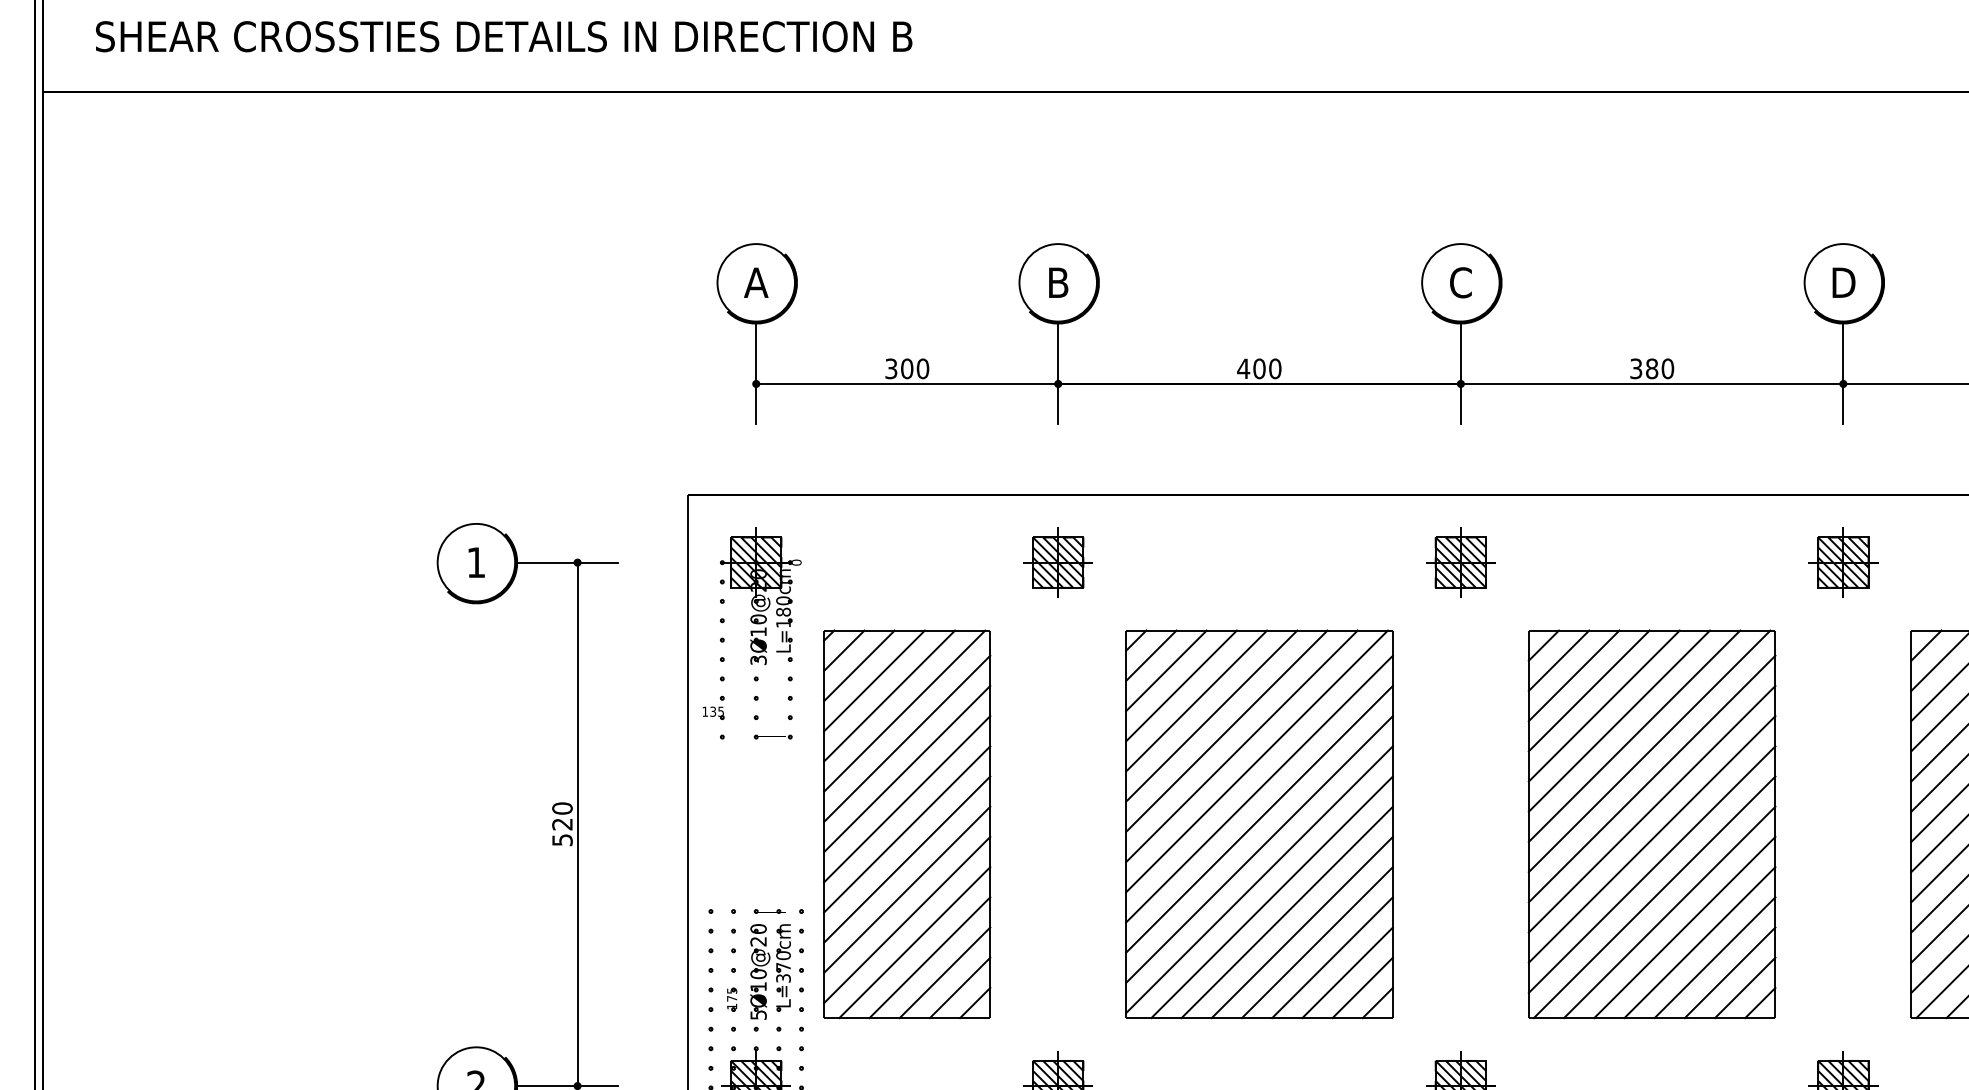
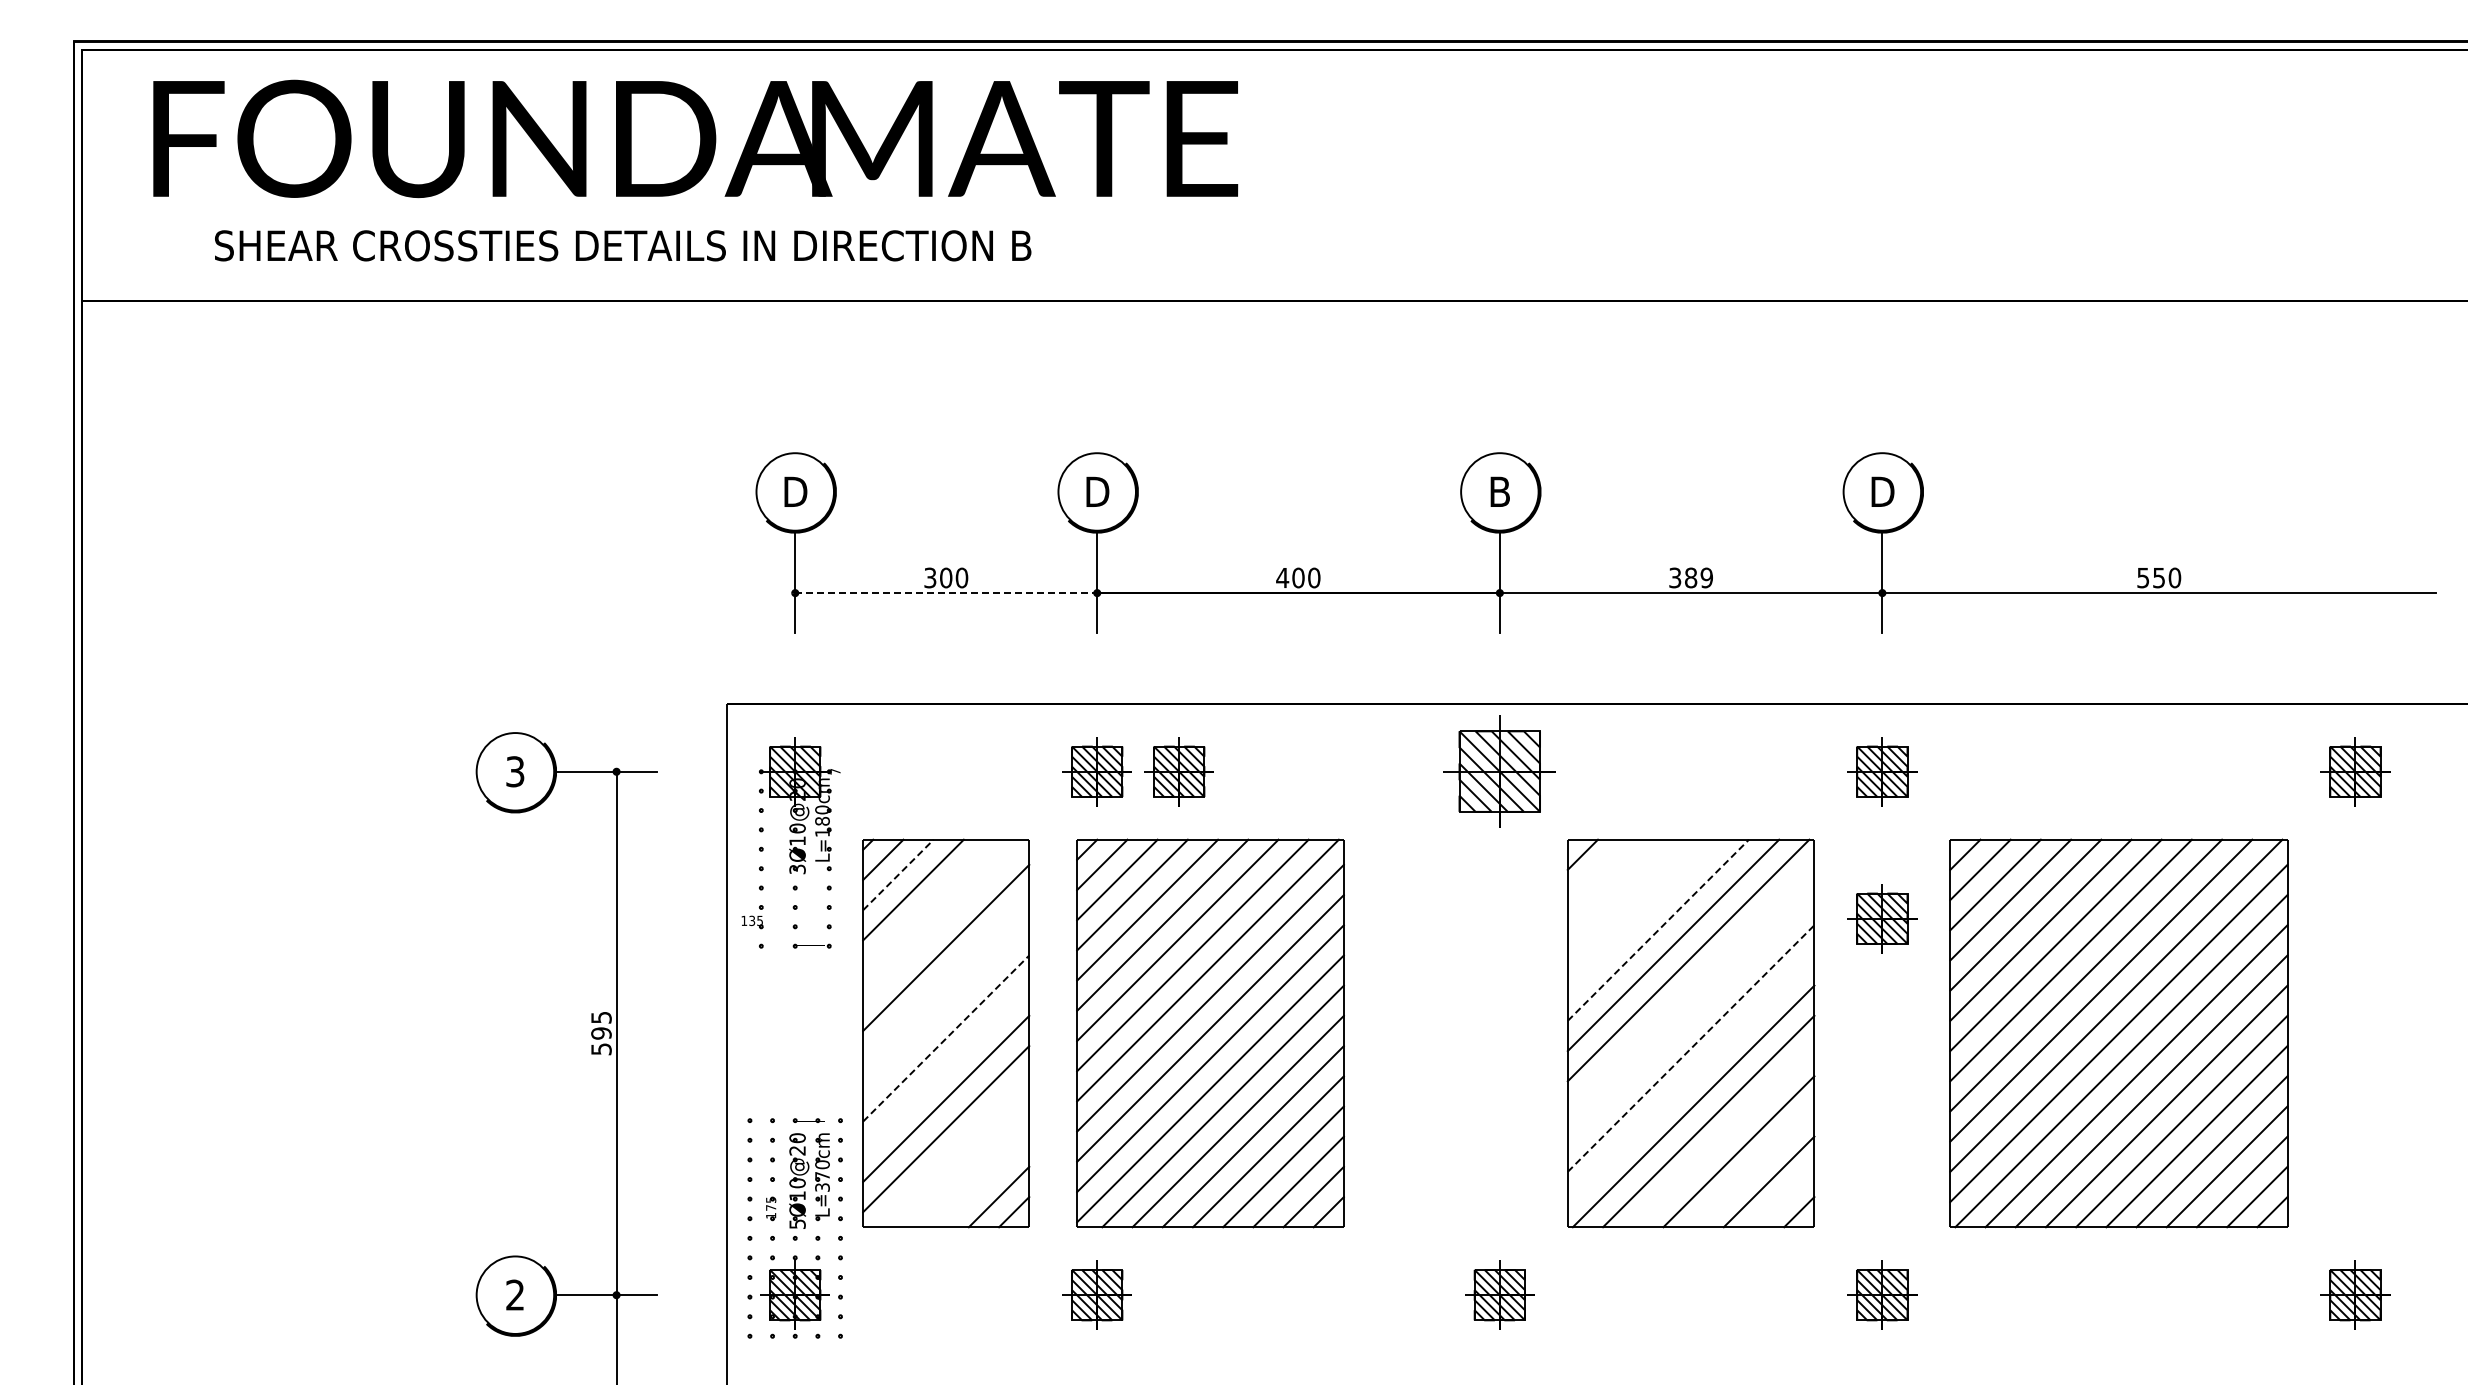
text: (504, 36) -> (623, 245), moved
text: (756, 282) -> (795, 491), A -> D
text: (1058, 282) -> (1097, 491), B -> D
text: (1460, 282) -> (1499, 491), C -> B
text: (1667, 368) -> (1706, 577), 380 -> 389
line: (907, 384) -> (946, 593), solid -> dashed
text: (476, 562) -> (515, 771), 1 -> 3
text: (796, 562) -> (835, 771), 0 -> 7
part: (1139, 562) -> (1178, 771), added
part: (1460, 562) -> (1499, 771), size x1.6
line: (1558, 660) -> (1597, 869), removed
line: (859, 665) -> (898, 874), solid -> dashed
line: (1573, 675) -> (1612, 884), removed
line: (1588, 690) -> (1627, 899), removed
line: (889, 695) -> (928, 904), removed
line: (1603, 705) -> (1642, 914), removed
part: (1843, 709) -> (1882, 918), added
line: (904, 710) -> (943, 919), removed
line: (1619, 720) -> (1658, 929), solid -> dashed
line: (907, 769) -> (946, 978), removed
line: (1651, 778) -> (1690, 987), removed
line: (907, 799) -> (946, 1008), removed
line: (1651, 809) -> (1690, 1018), removed
text: (562, 816) -> (601, 1025), 520 -> 595
part: (1259, 824) -> (1210, 1033), moved
line: (907, 829) -> (946, 1038), solid -> dashed
line: (1652, 839) -> (1691, 1048), solid -> dashed
line: (907, 859) -> (946, 1068), removed
line: (1651, 869) -> (1690, 1078), removed
line: (1684, 927) -> (1723, 1136), removed
line: (914, 942) -> (953, 1151), removed
line: (929, 957) -> (968, 1166), removed
line: (1714, 957) -> (1753, 1166), removed
line: (944, 972) -> (983, 1181), removed
line: (1745, 987) -> (1784, 1196), removed

